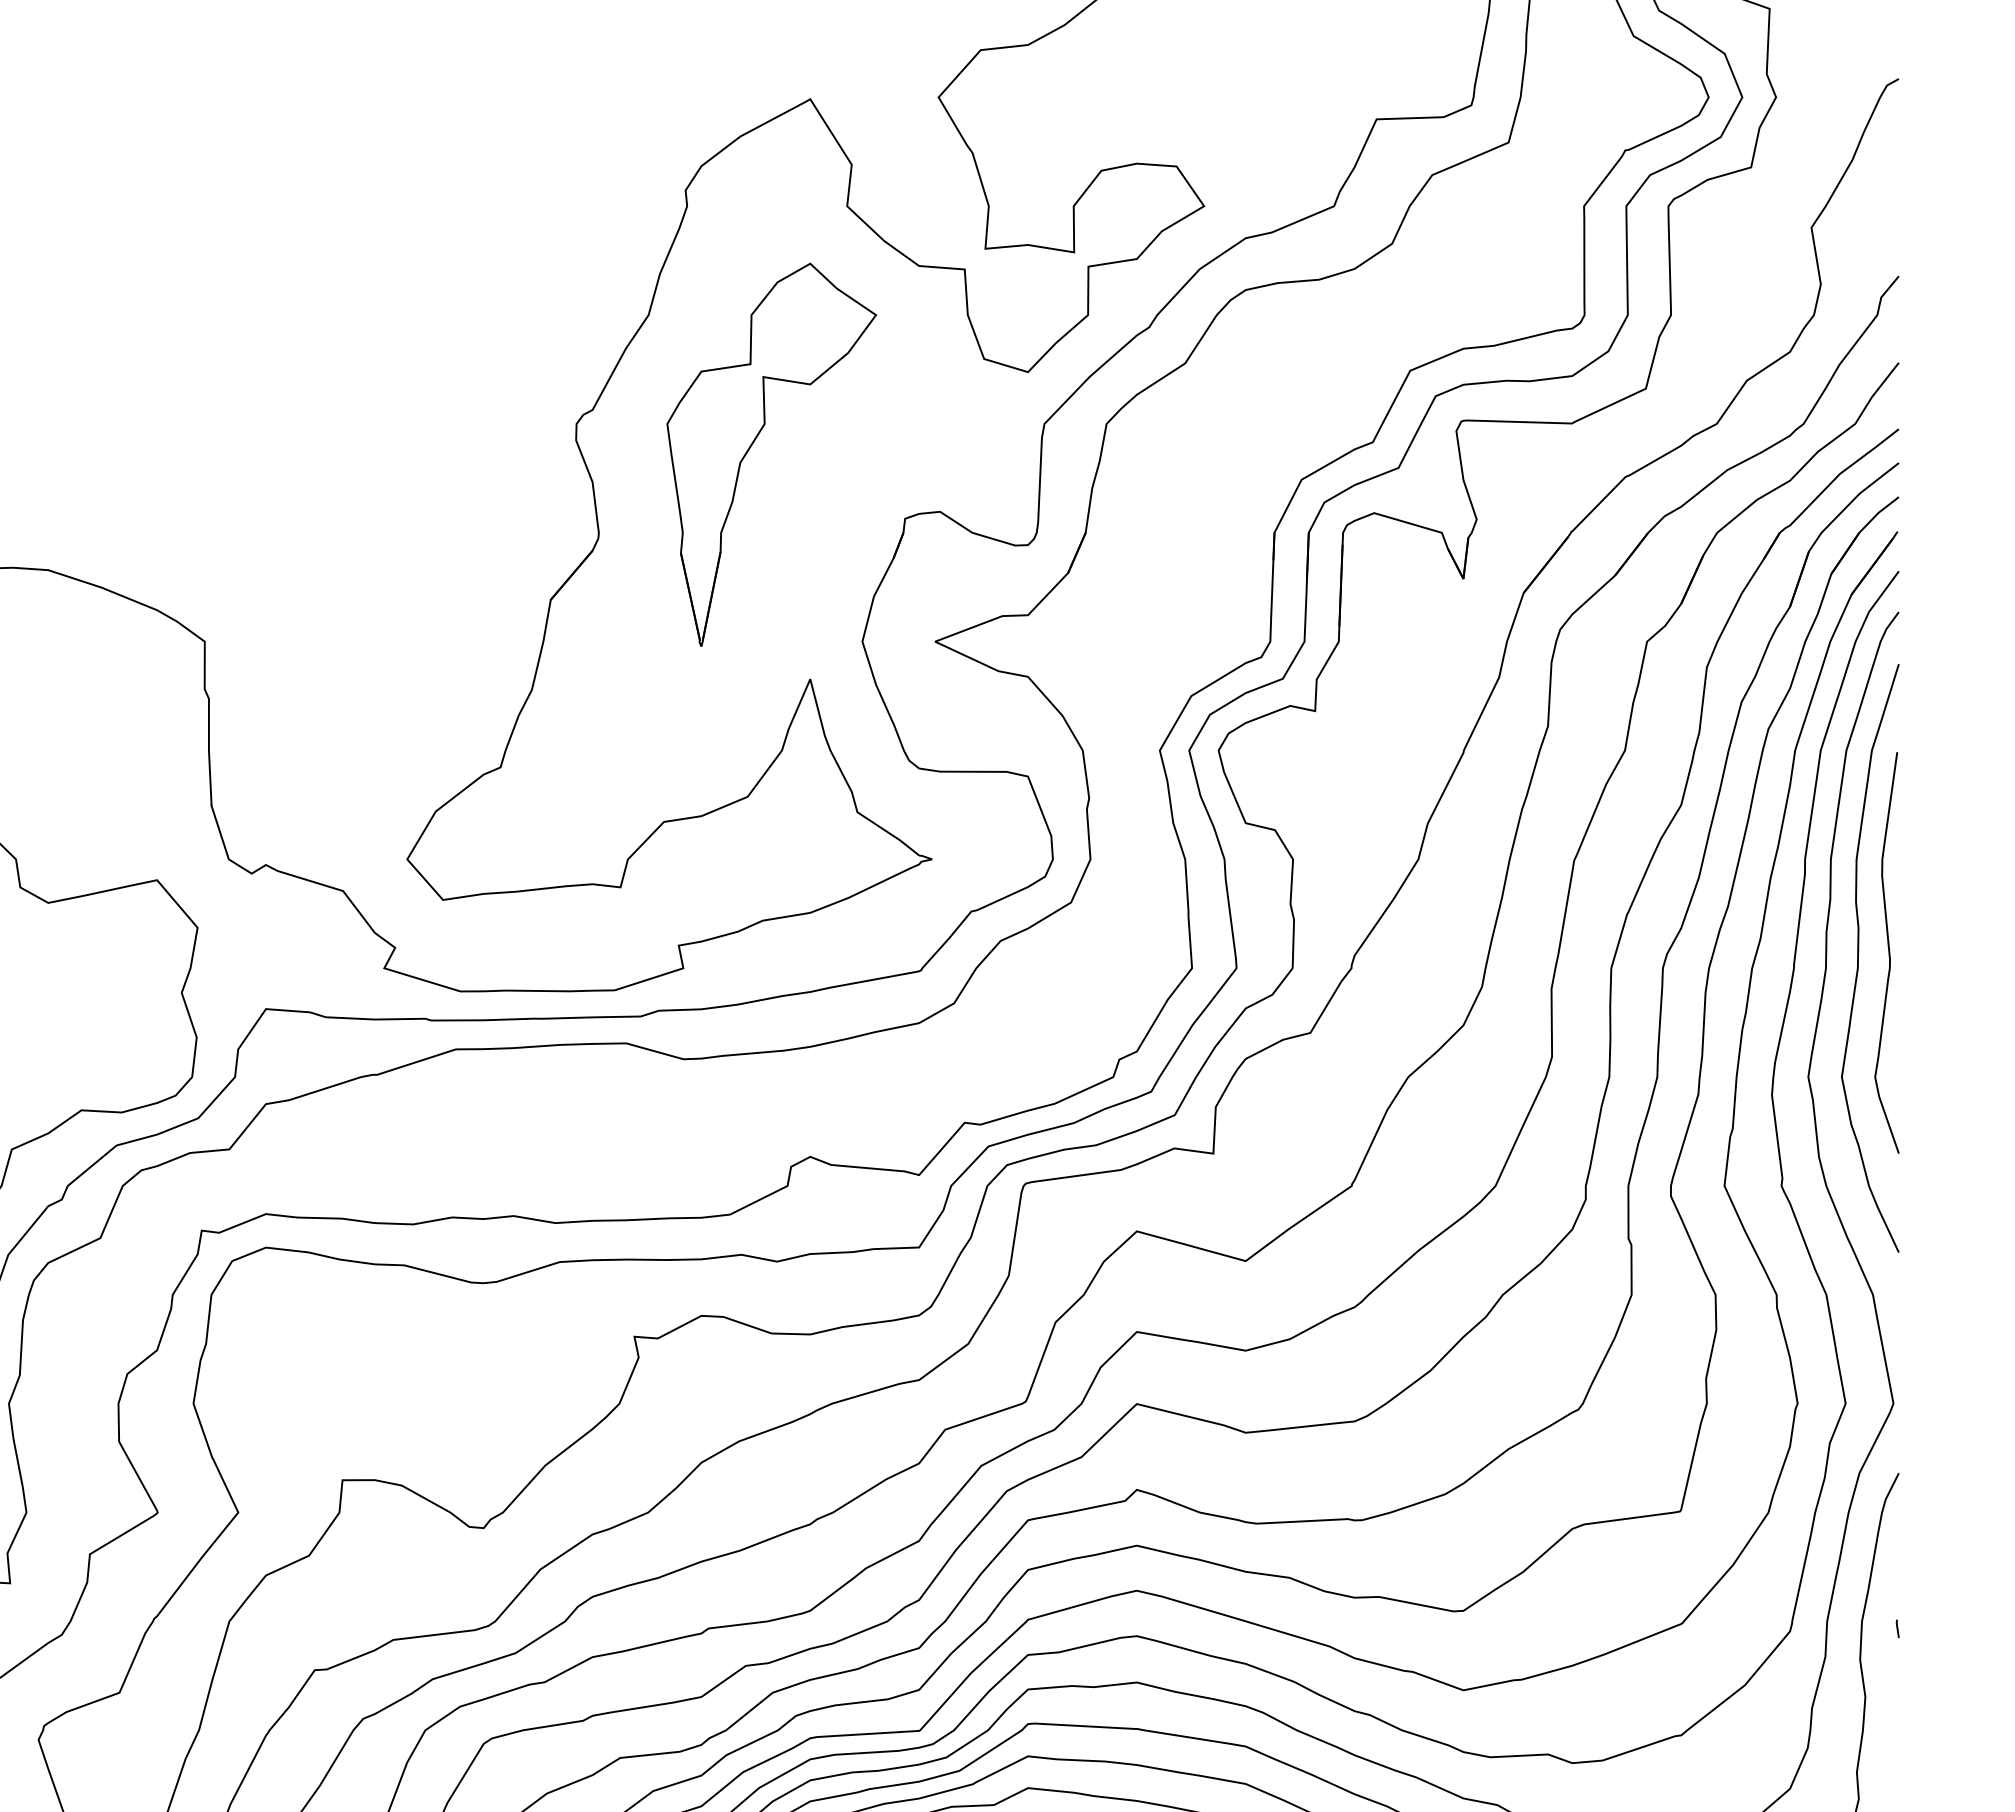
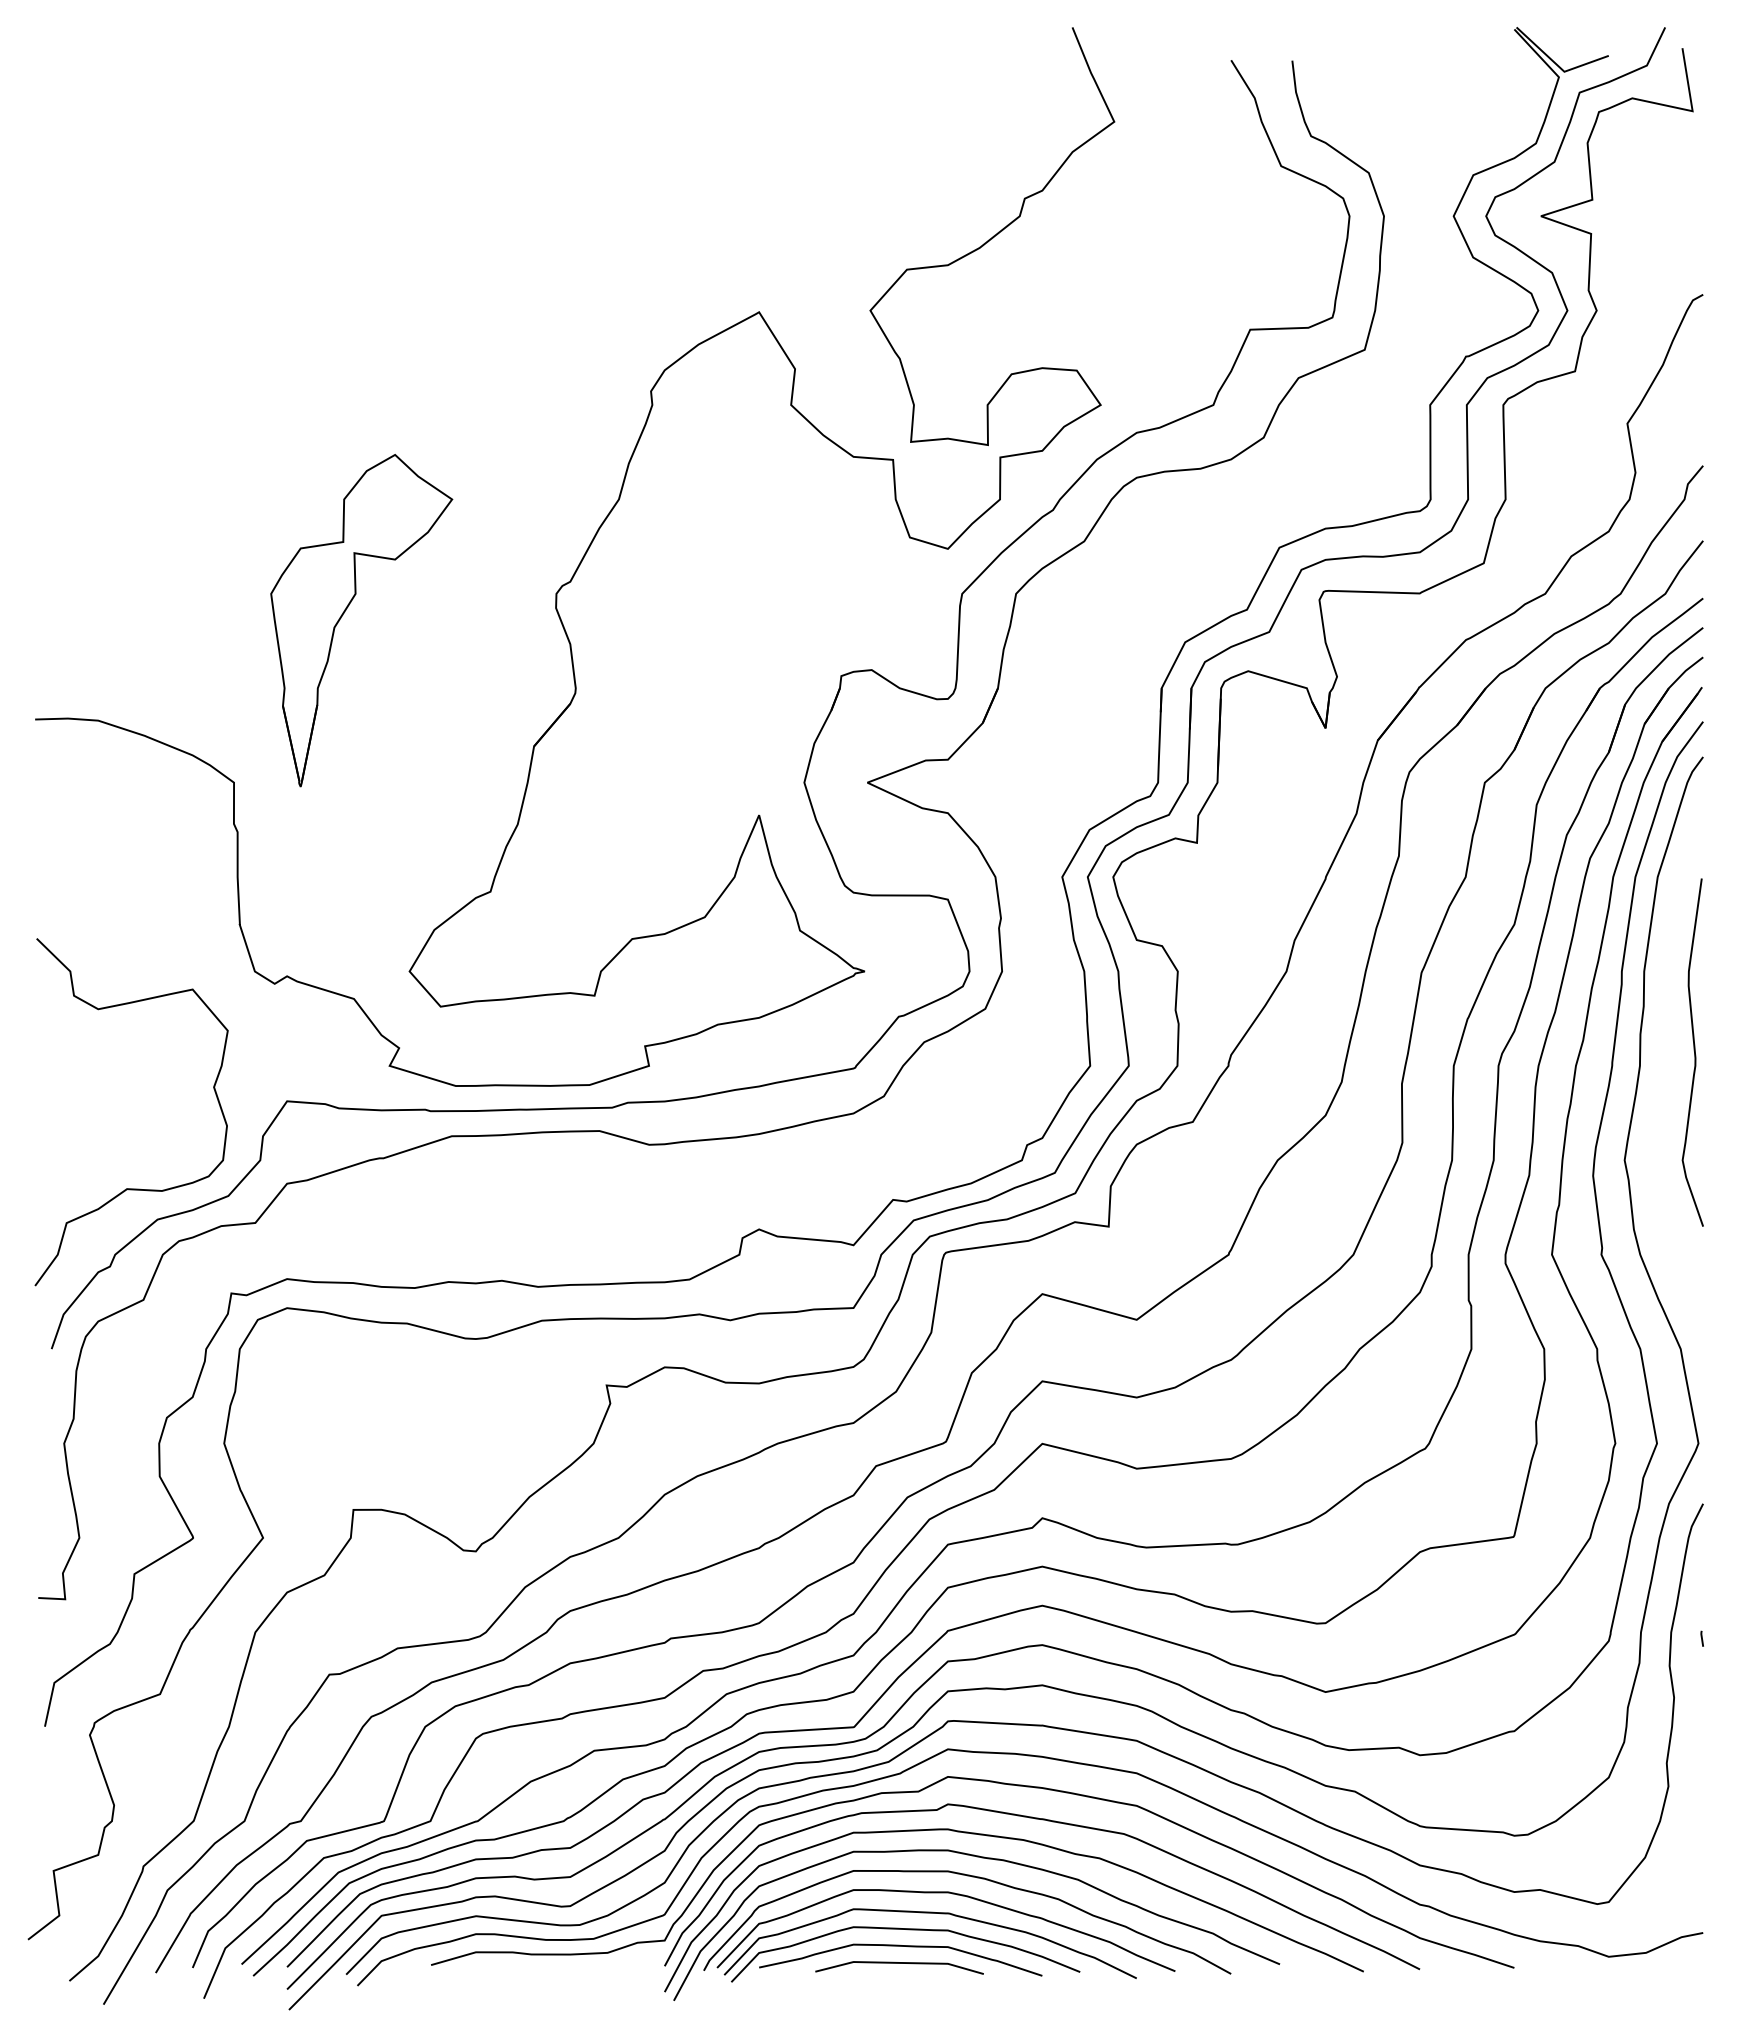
part: (754, 443) -> (346, 610), moved
curve: (1858, 958) -> (1668, 1057), removed

